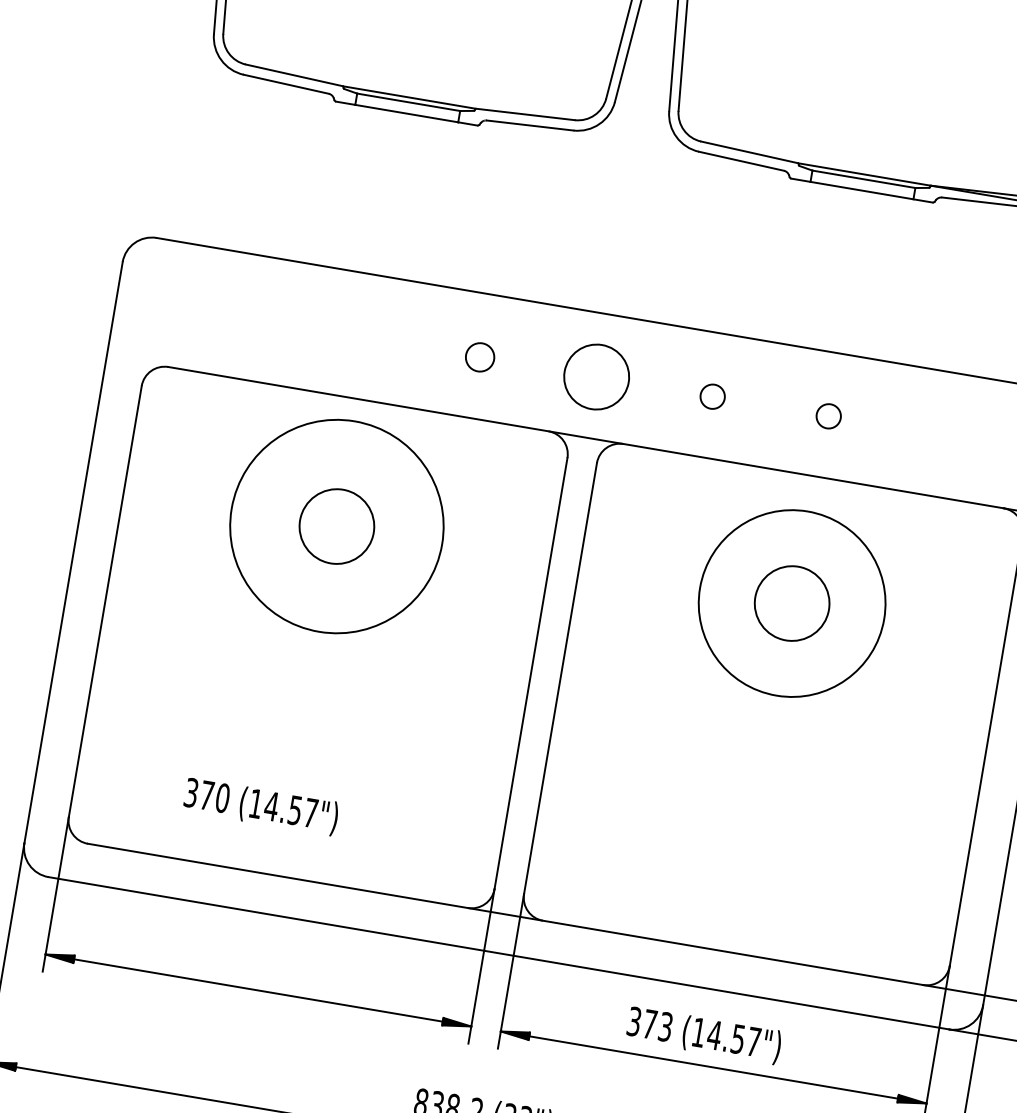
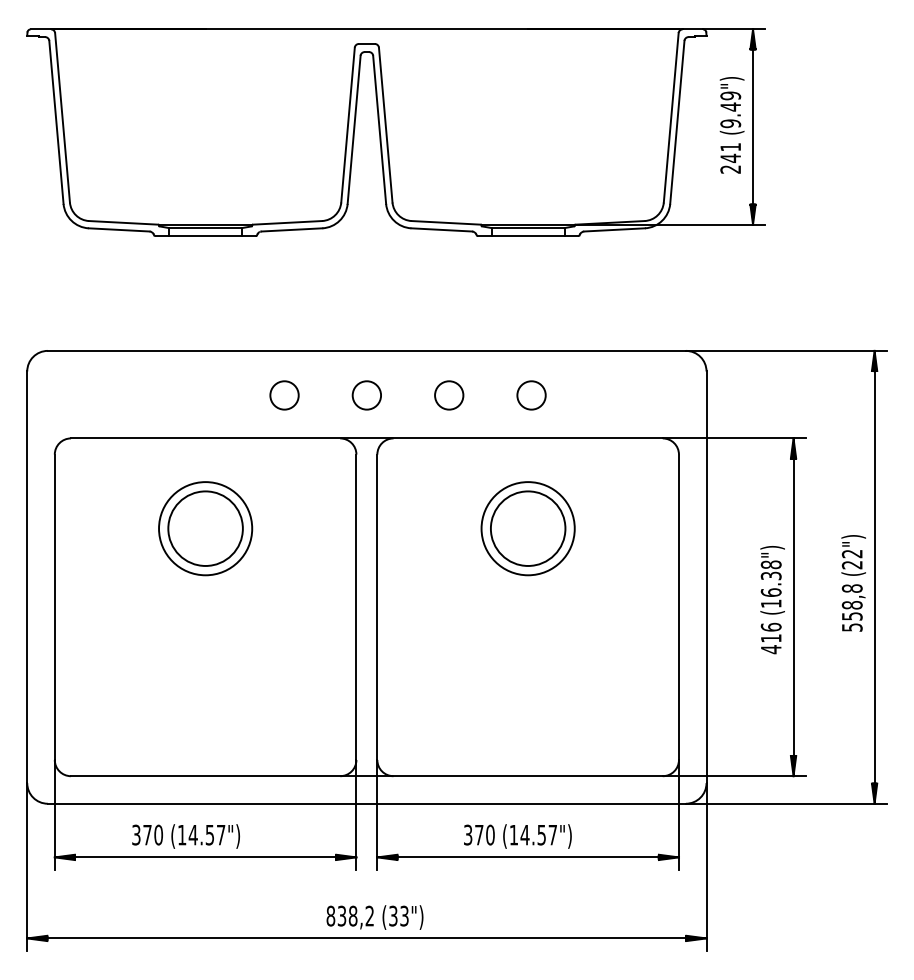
circle: (480, 357) -> (284, 395), size x1.43
circle: (595, 376) -> (366, 395), size x0.62
circle: (712, 396) -> (449, 395), size x1.67
circle: (828, 416) -> (531, 395), size x1.67
circle: (336, 526) -> (205, 528), size x0.62
circle: (336, 526) -> (205, 528), size x1.43
circle: (791, 603) -> (527, 528), size x0.71
circle: (791, 603) -> (527, 528), size x1.43
text: (260, 806) -> (185, 836), moved
text: (665, 1026) -> (490, 834), 373 -> 370

